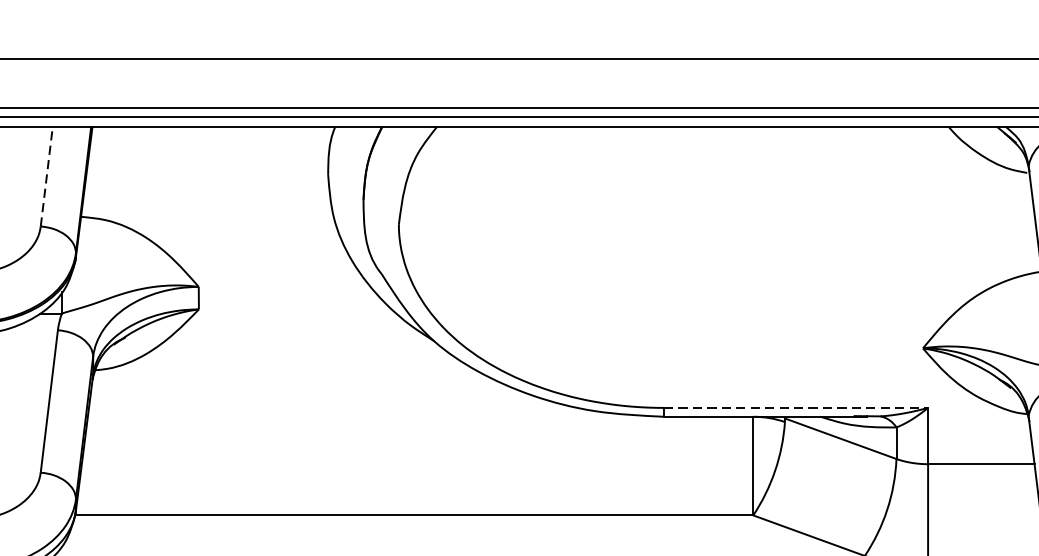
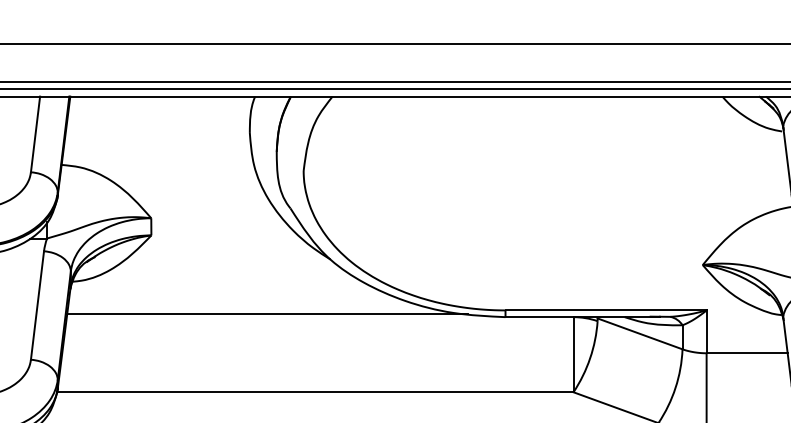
line: (46, 175) -> (35, 133), dashed -> solid
line: (796, 408) -> (606, 310), dashed -> solid
line: (351, 413) -> (267, 314), added

